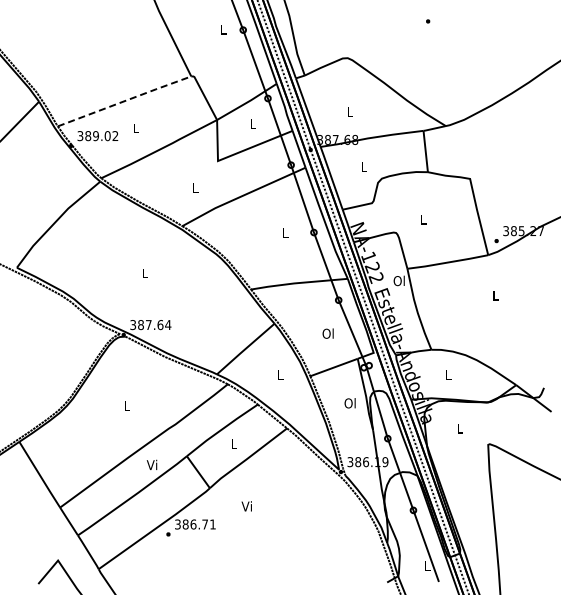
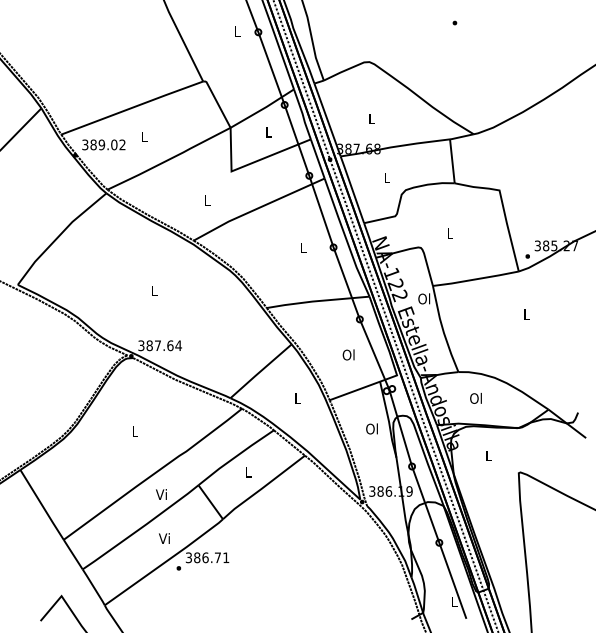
line: (125, 100) -> (133, 107), dashed -> solid
text: (447, 374) -> (475, 398), L -> Ol
text: (246, 506) -> (164, 538), moved

